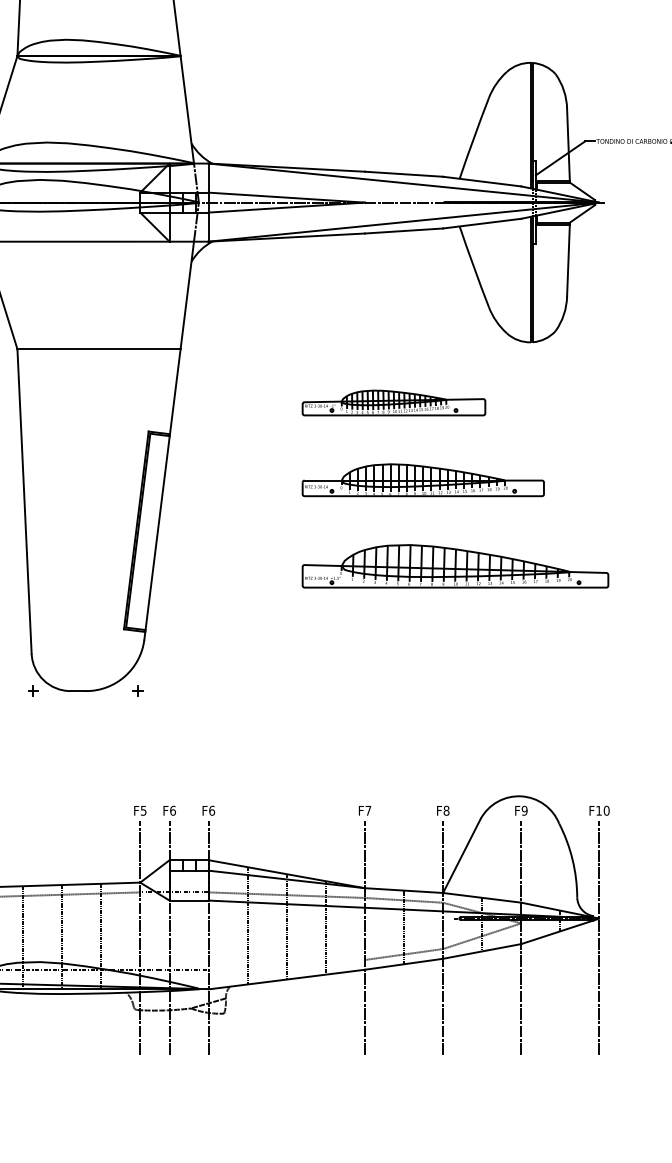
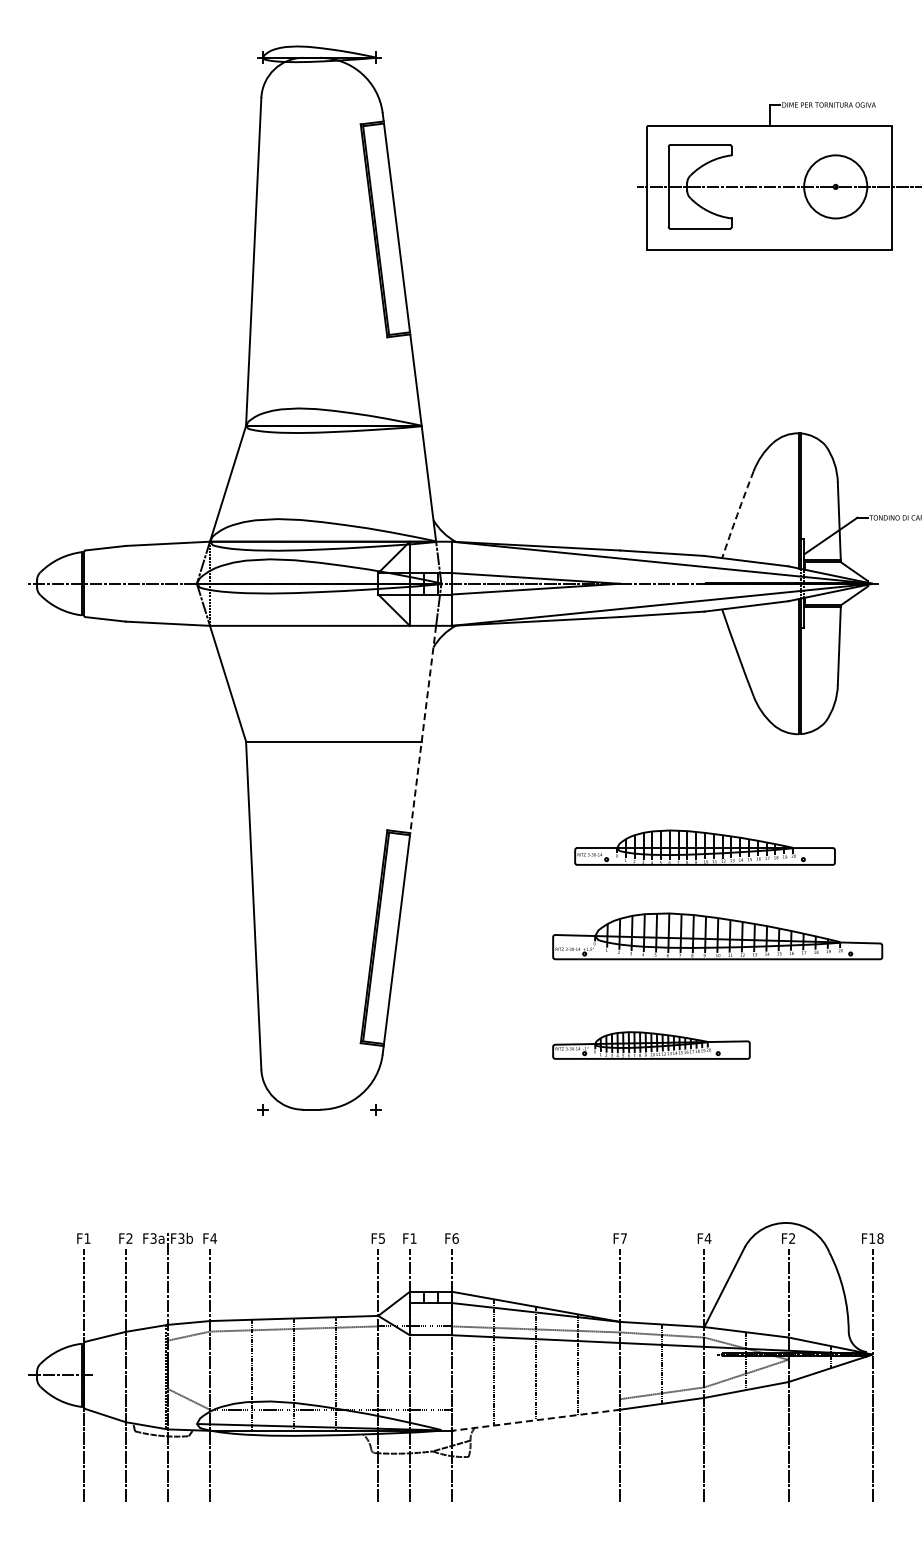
arc: (473, 138) -> (737, 514), solid -> dashed
line: (182, 337) -> (423, 729), solid -> dashed
part: (394, 402) -> (651, 1045), moved
part: (422, 480) -> (704, 847), moved
part: (455, 566) -> (717, 936), moved
text: (172, 810) -> (413, 1238), F6 -> F1
text: (446, 810) -> (707, 1238), F8 -> F4
text: (524, 810) -> (792, 1238), F9 -> F2
text: (606, 810) -> (880, 1238), F10 -> F18
line: (287, 979) -> (536, 1420), solid -> dashed

